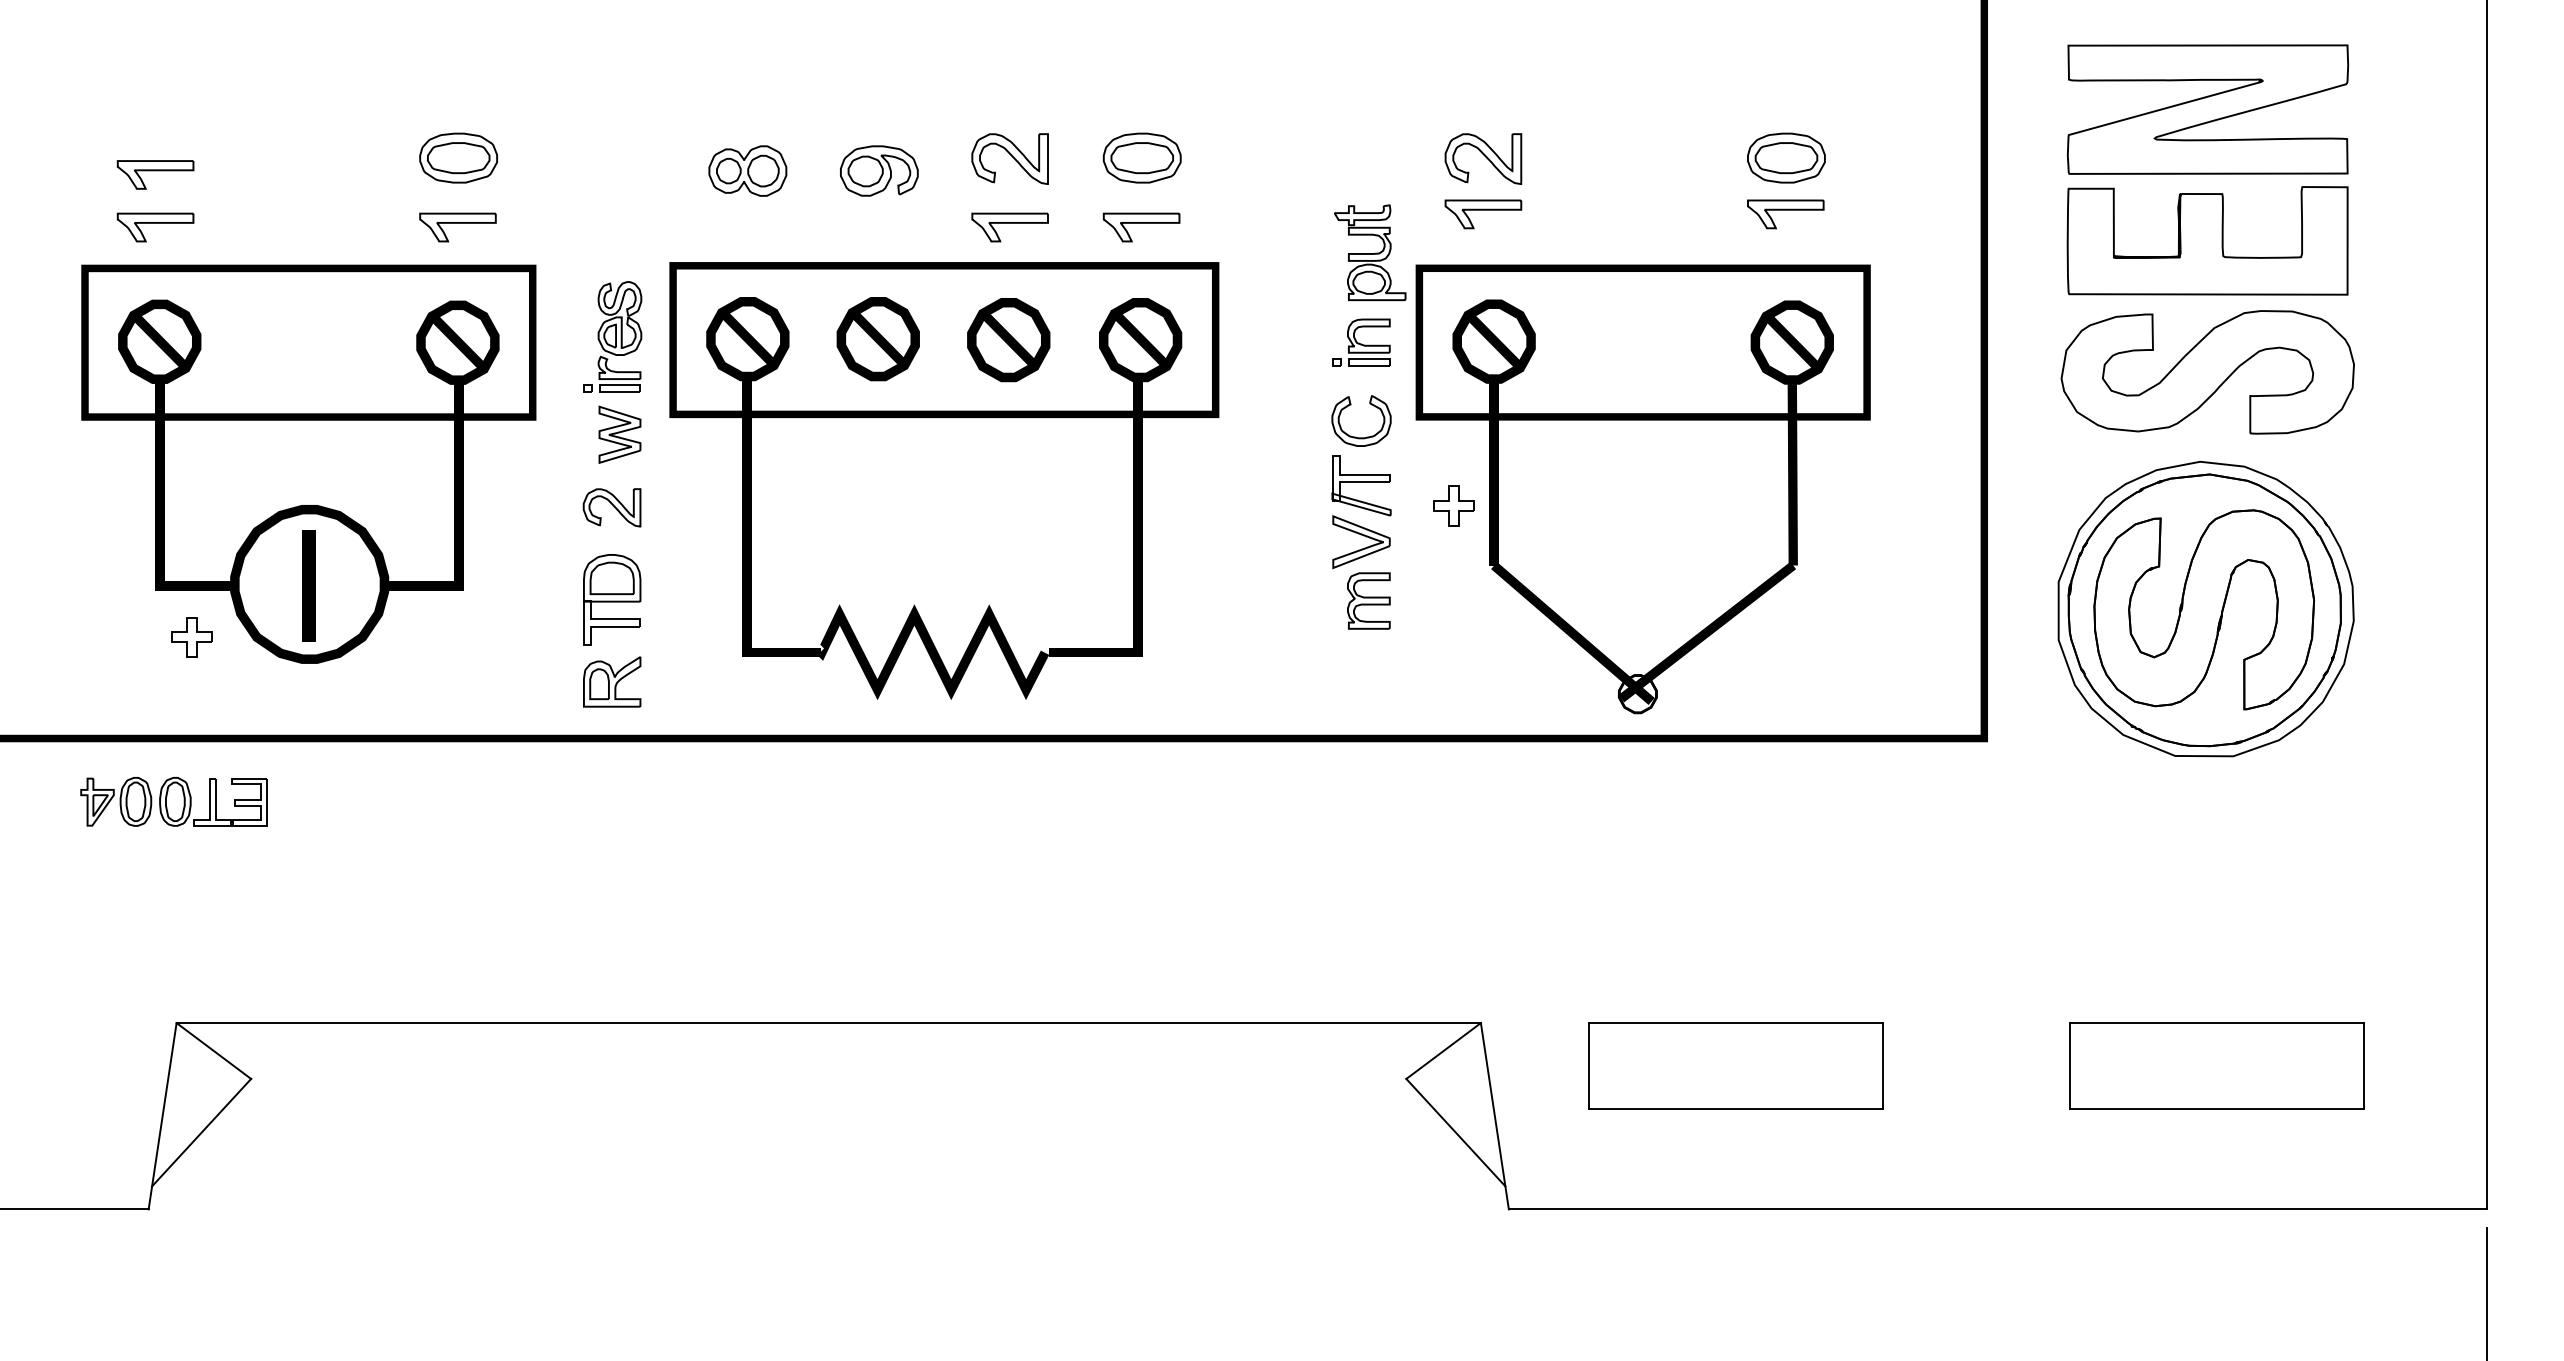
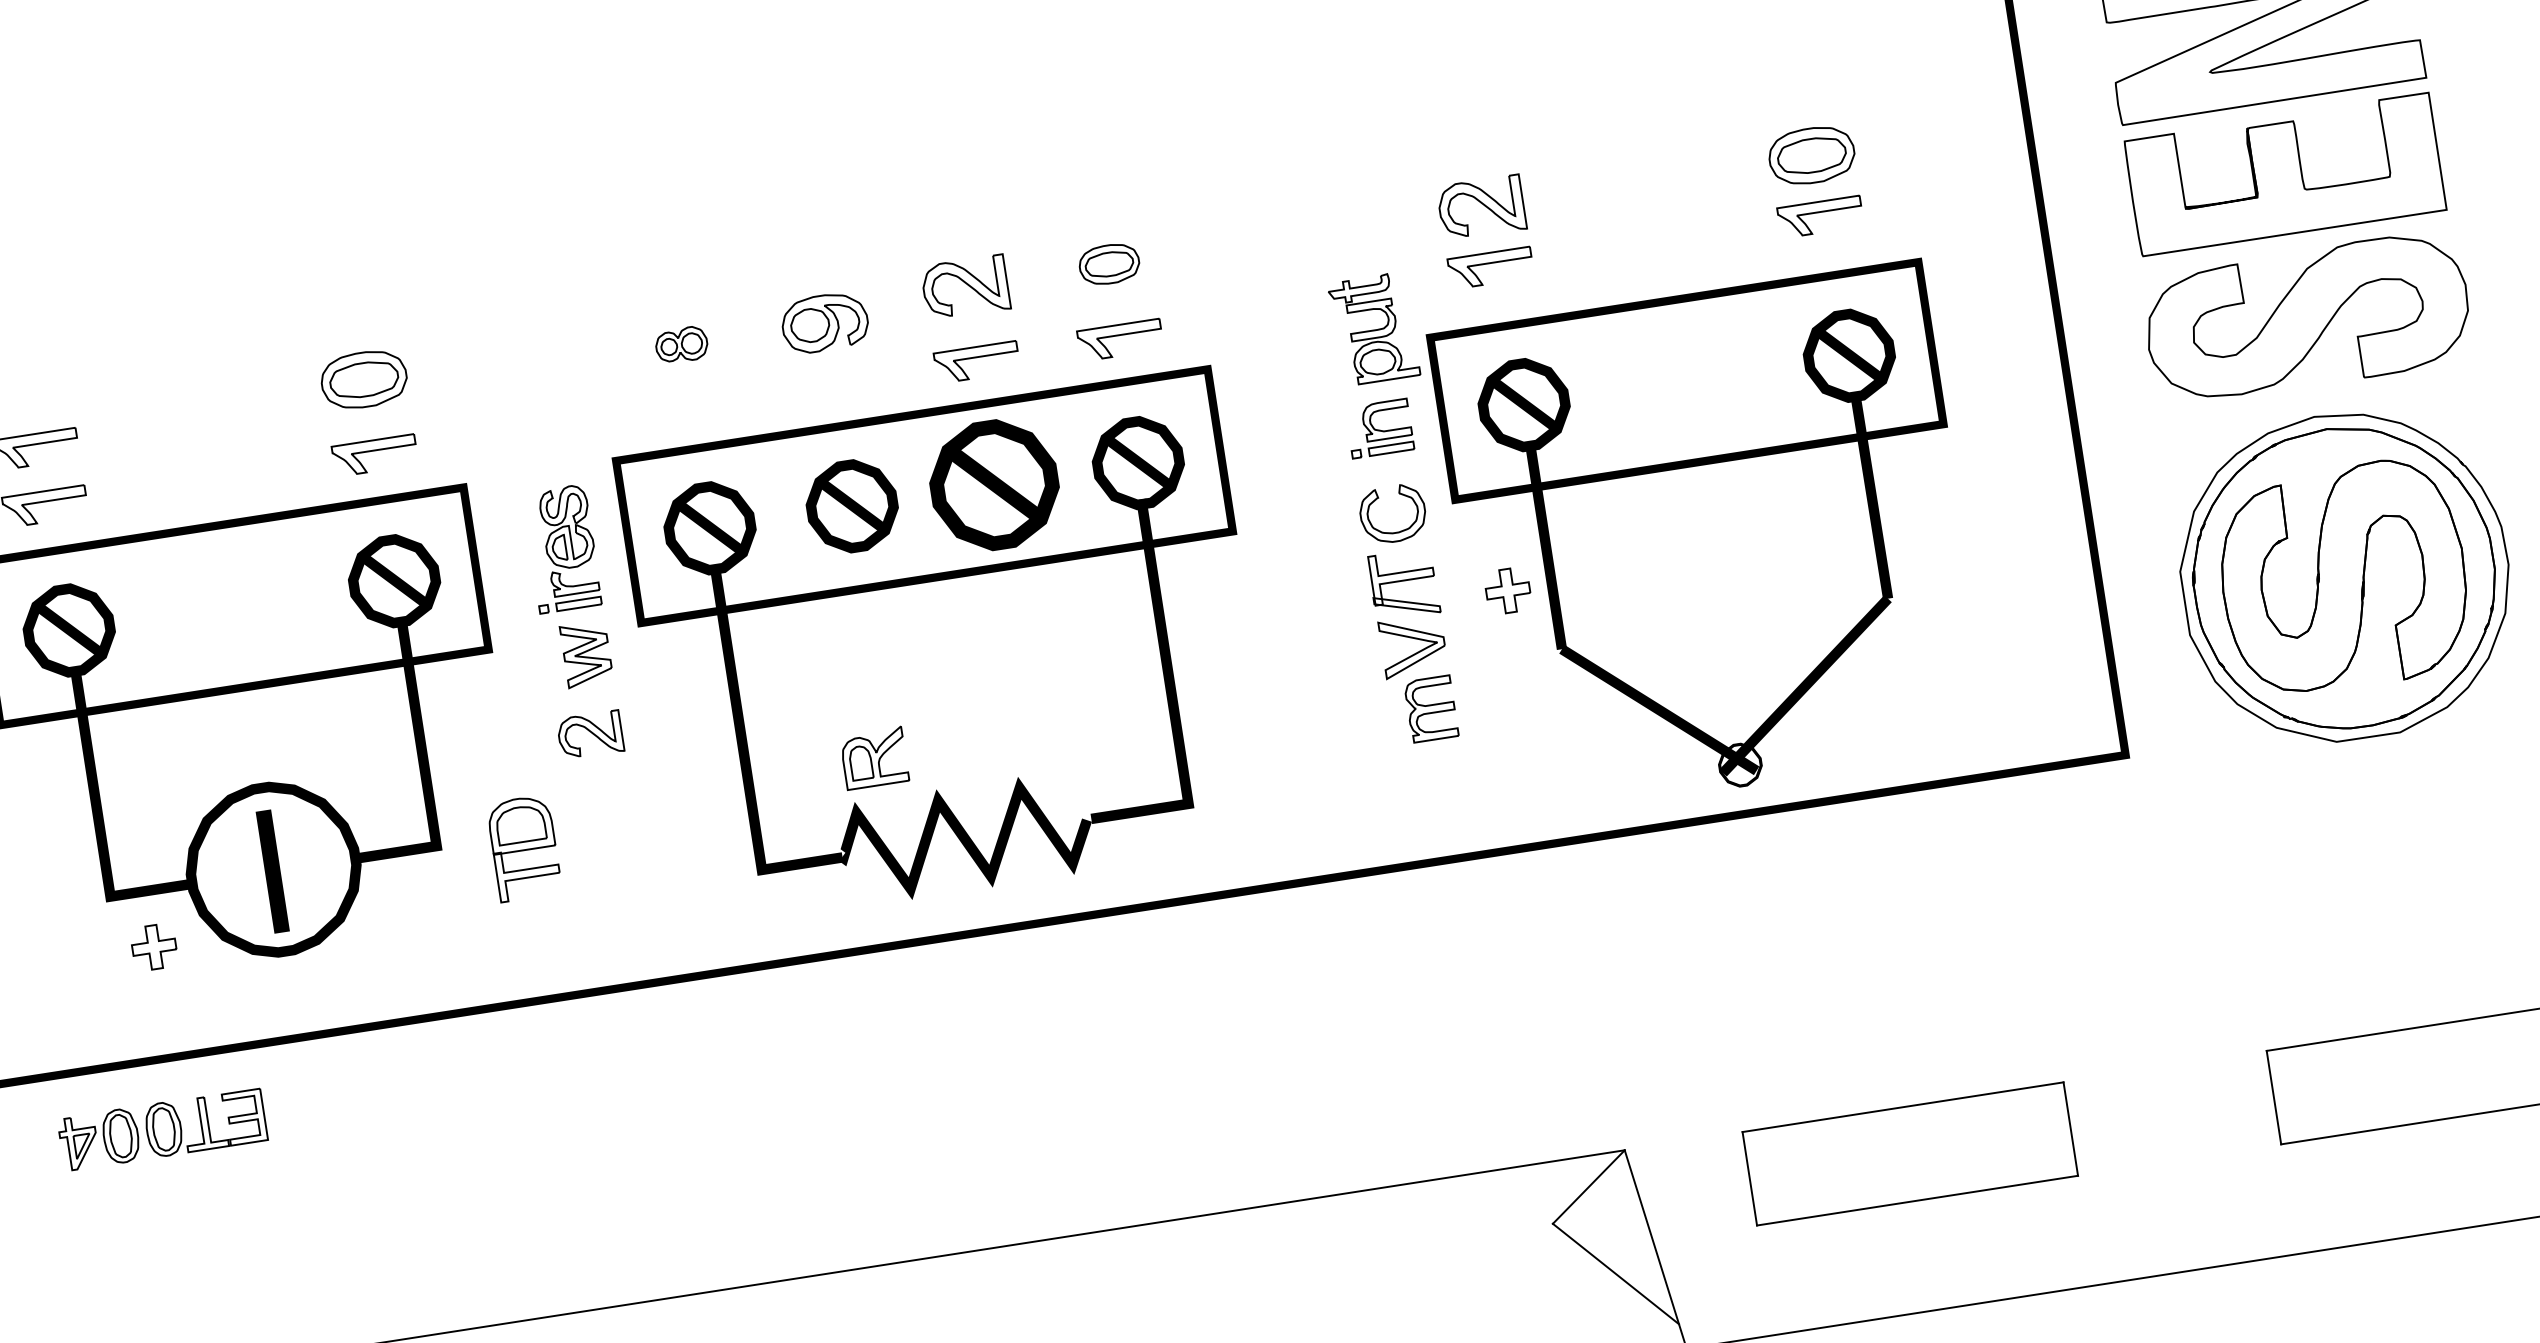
part: (1141, 157) -> (1108, 263), size x0.7
part: (747, 170) -> (681, 344), size x0.6
part: (1008, 340) -> (994, 485), size x1.4
part: (612, 599) -> (524, 847), moved
part: (612, 681) -> (874, 757), moved

